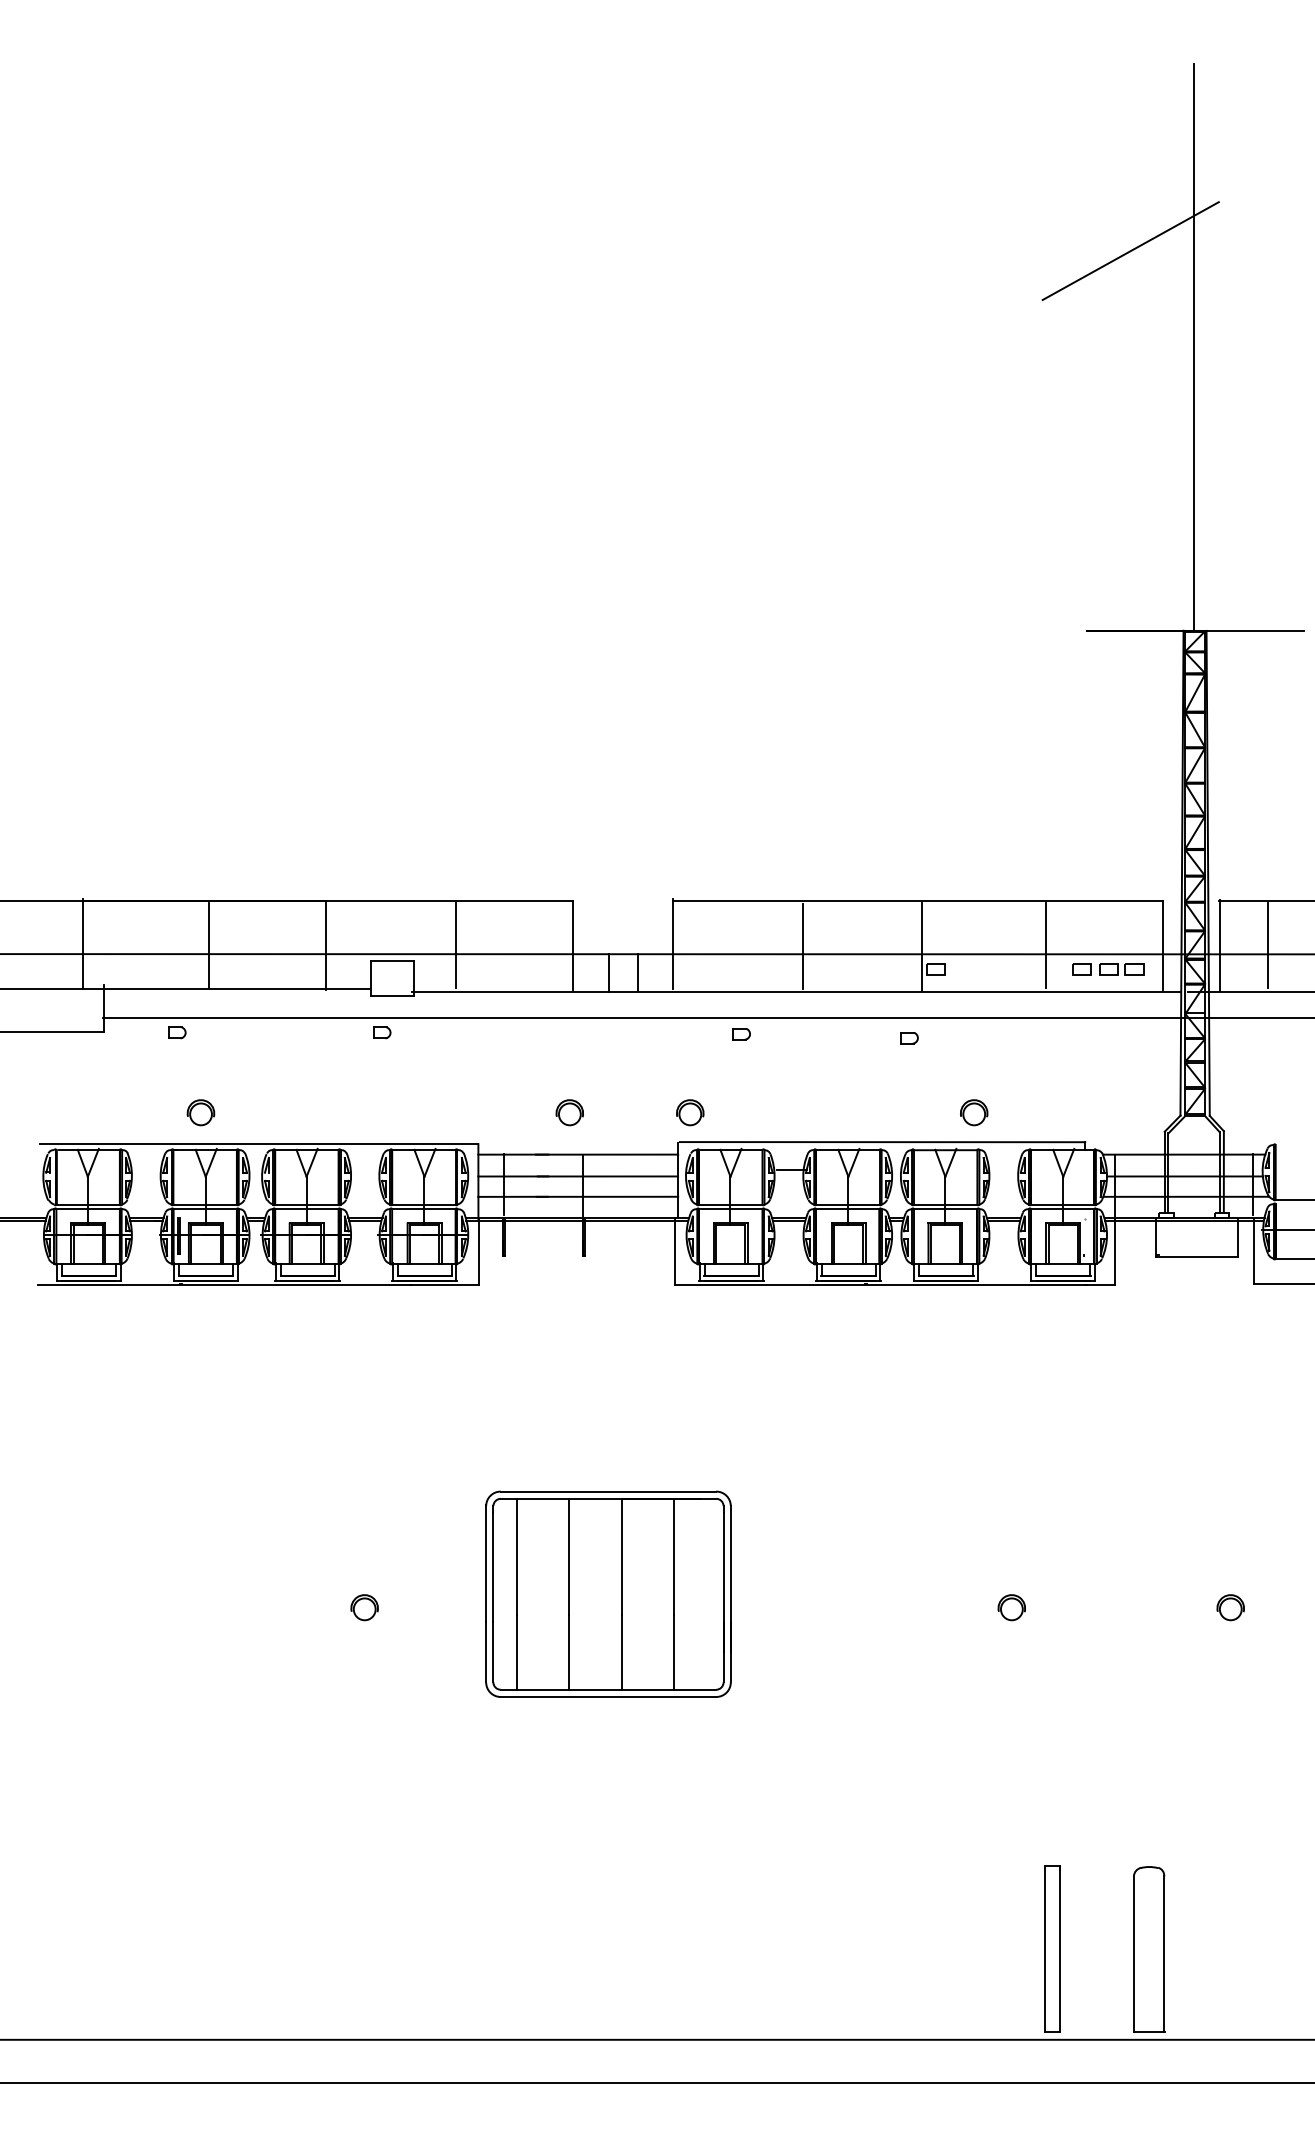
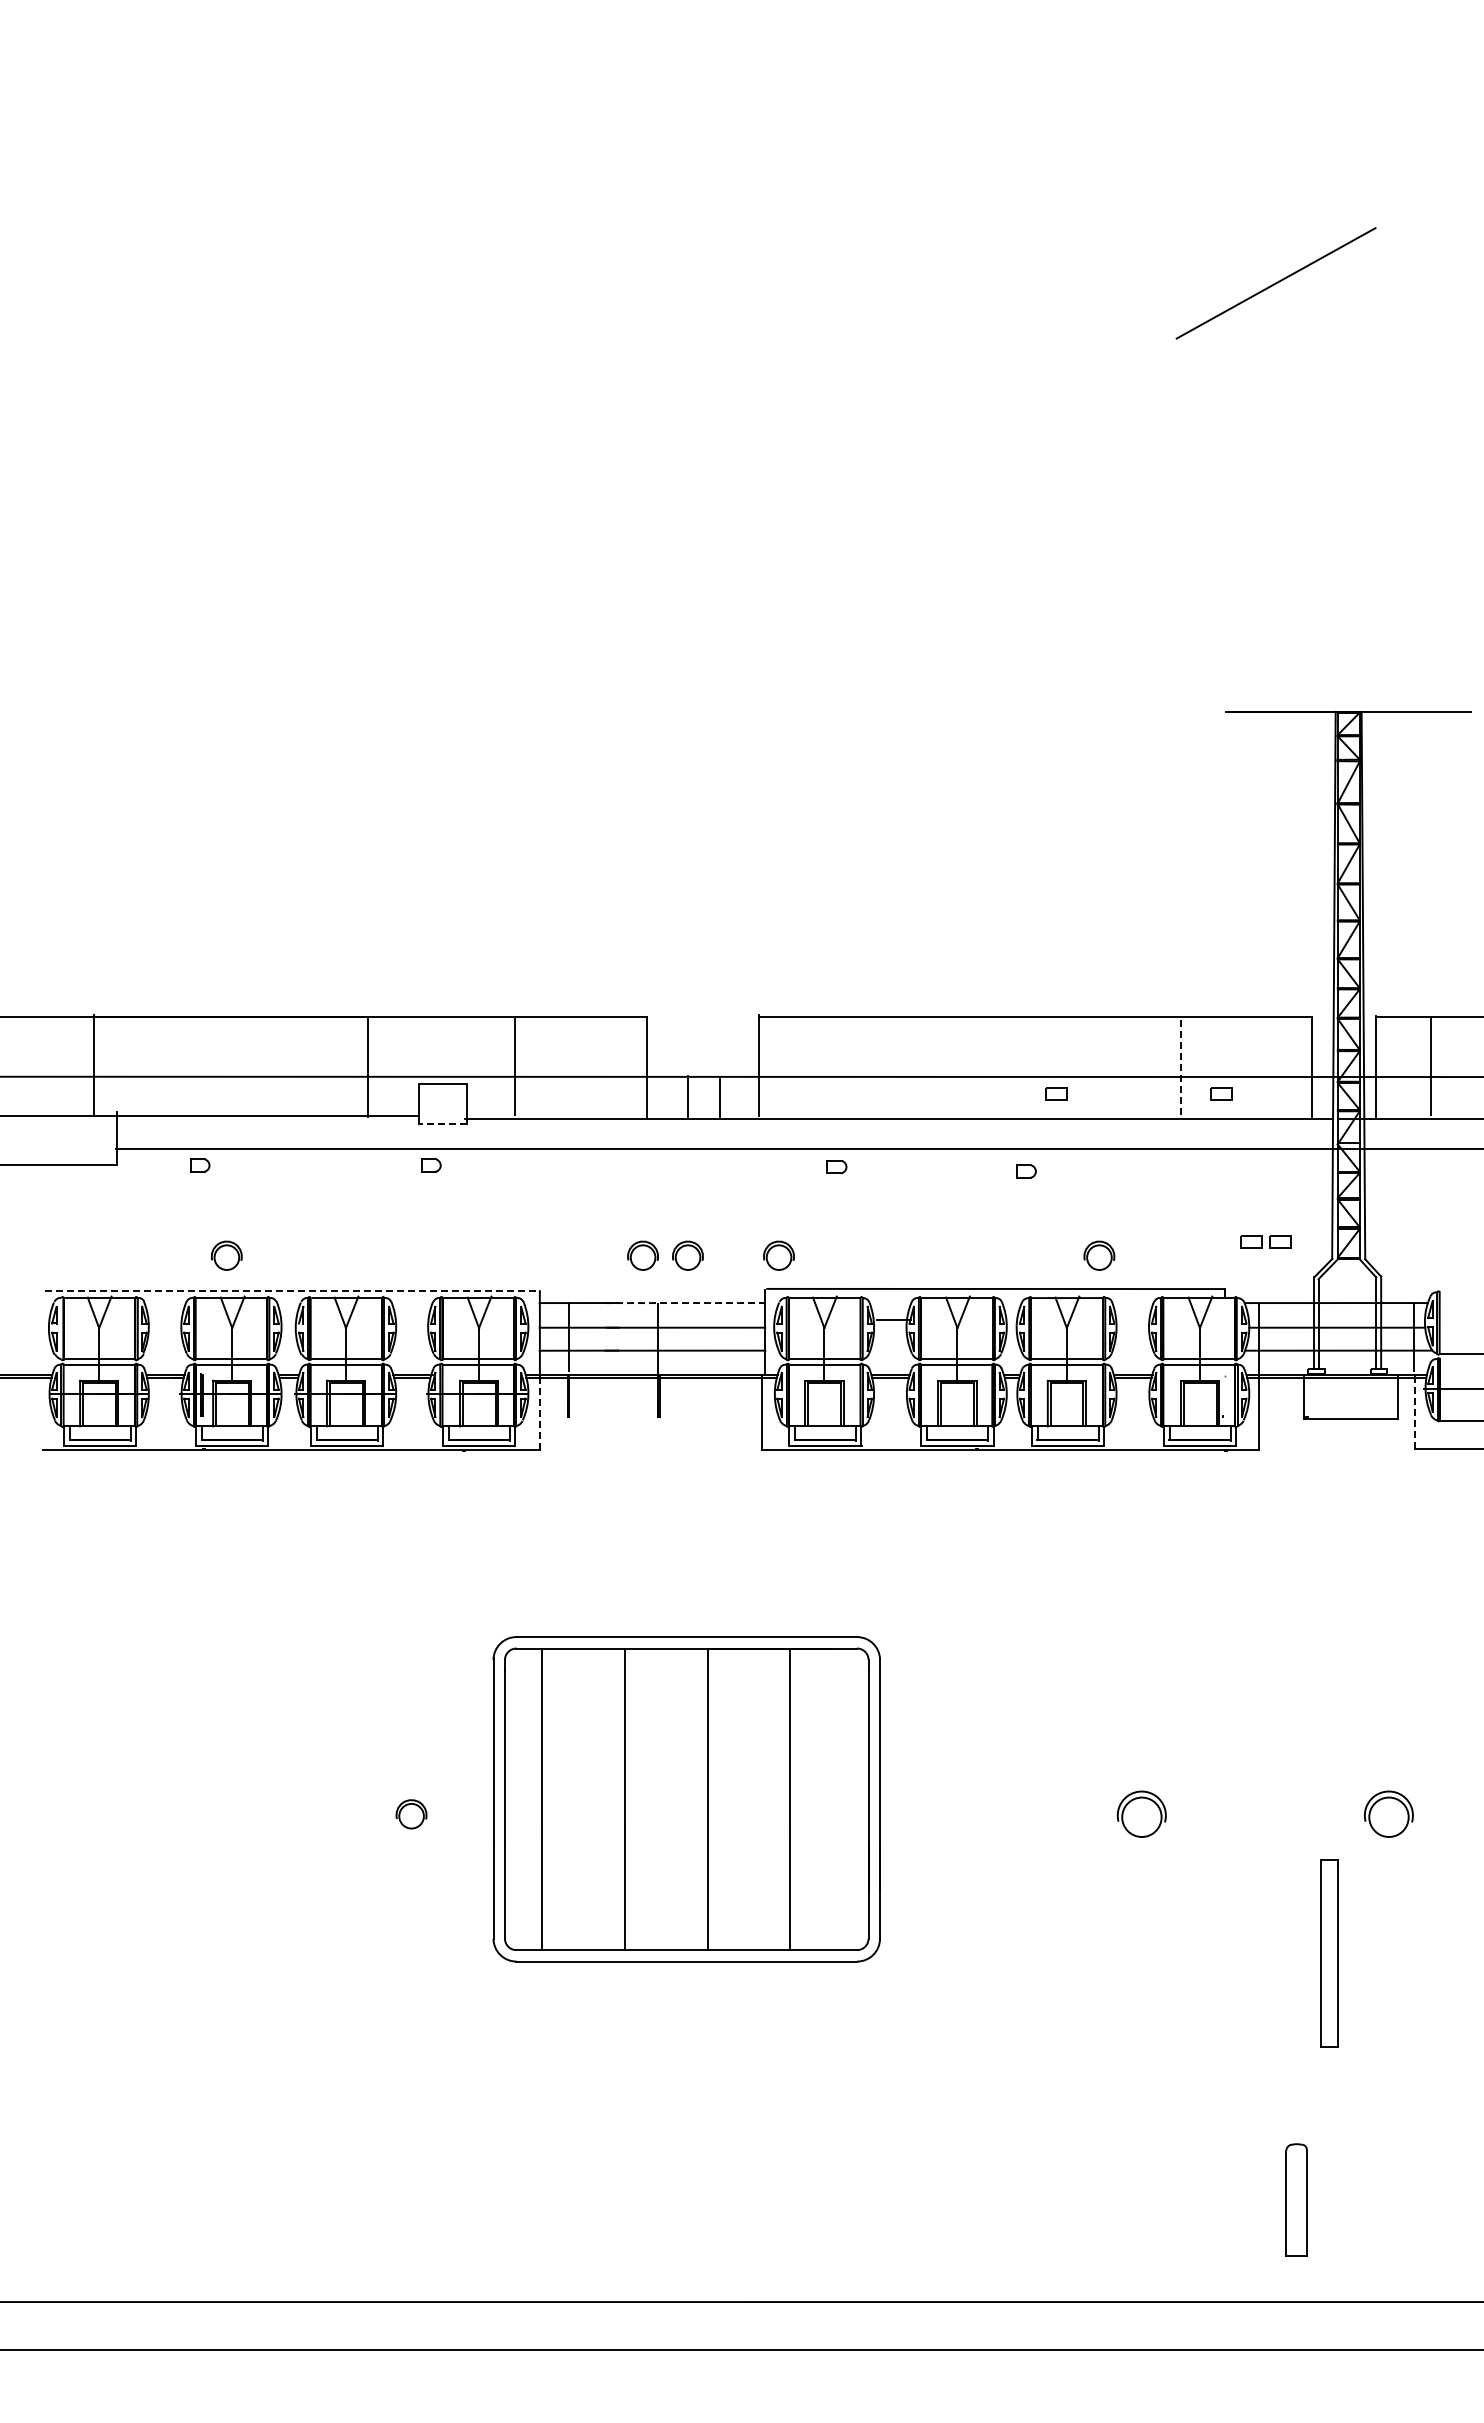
line: (1194, 346) -> (1347, 391), removed
line: (209, 945) -> (236, 1066), removed
line: (1046, 945) -> (1180, 1066), solid -> dashed
line: (803, 946) -> (906, 1068), removed
line: (922, 946) -> (1040, 1068), removed
part: (1121, 968) -> (1265, 1241), moved
line: (392, 995) -> (442, 1123), solid -> dashed
part: (609, 1112) -> (687, 1255), added
line: (259, 1144) -> (292, 1291), solid -> dashed
line: (607, 1155) -> (685, 1303), solid -> dashed
line: (478, 1251) -> (540, 1412), solid -> dashed
line: (1253, 1251) -> (1414, 1412), solid -> dashed
part: (608, 1593) -> (686, 1798), size x1.4
part: (1011, 1607) -> (1141, 1814), size x1.6
part: (1230, 1607) -> (1388, 1814), size x1.6
part: (1052, 1948) -> (1329, 1953), moved
part: (1148, 1948) -> (1296, 2199), size x0.6

